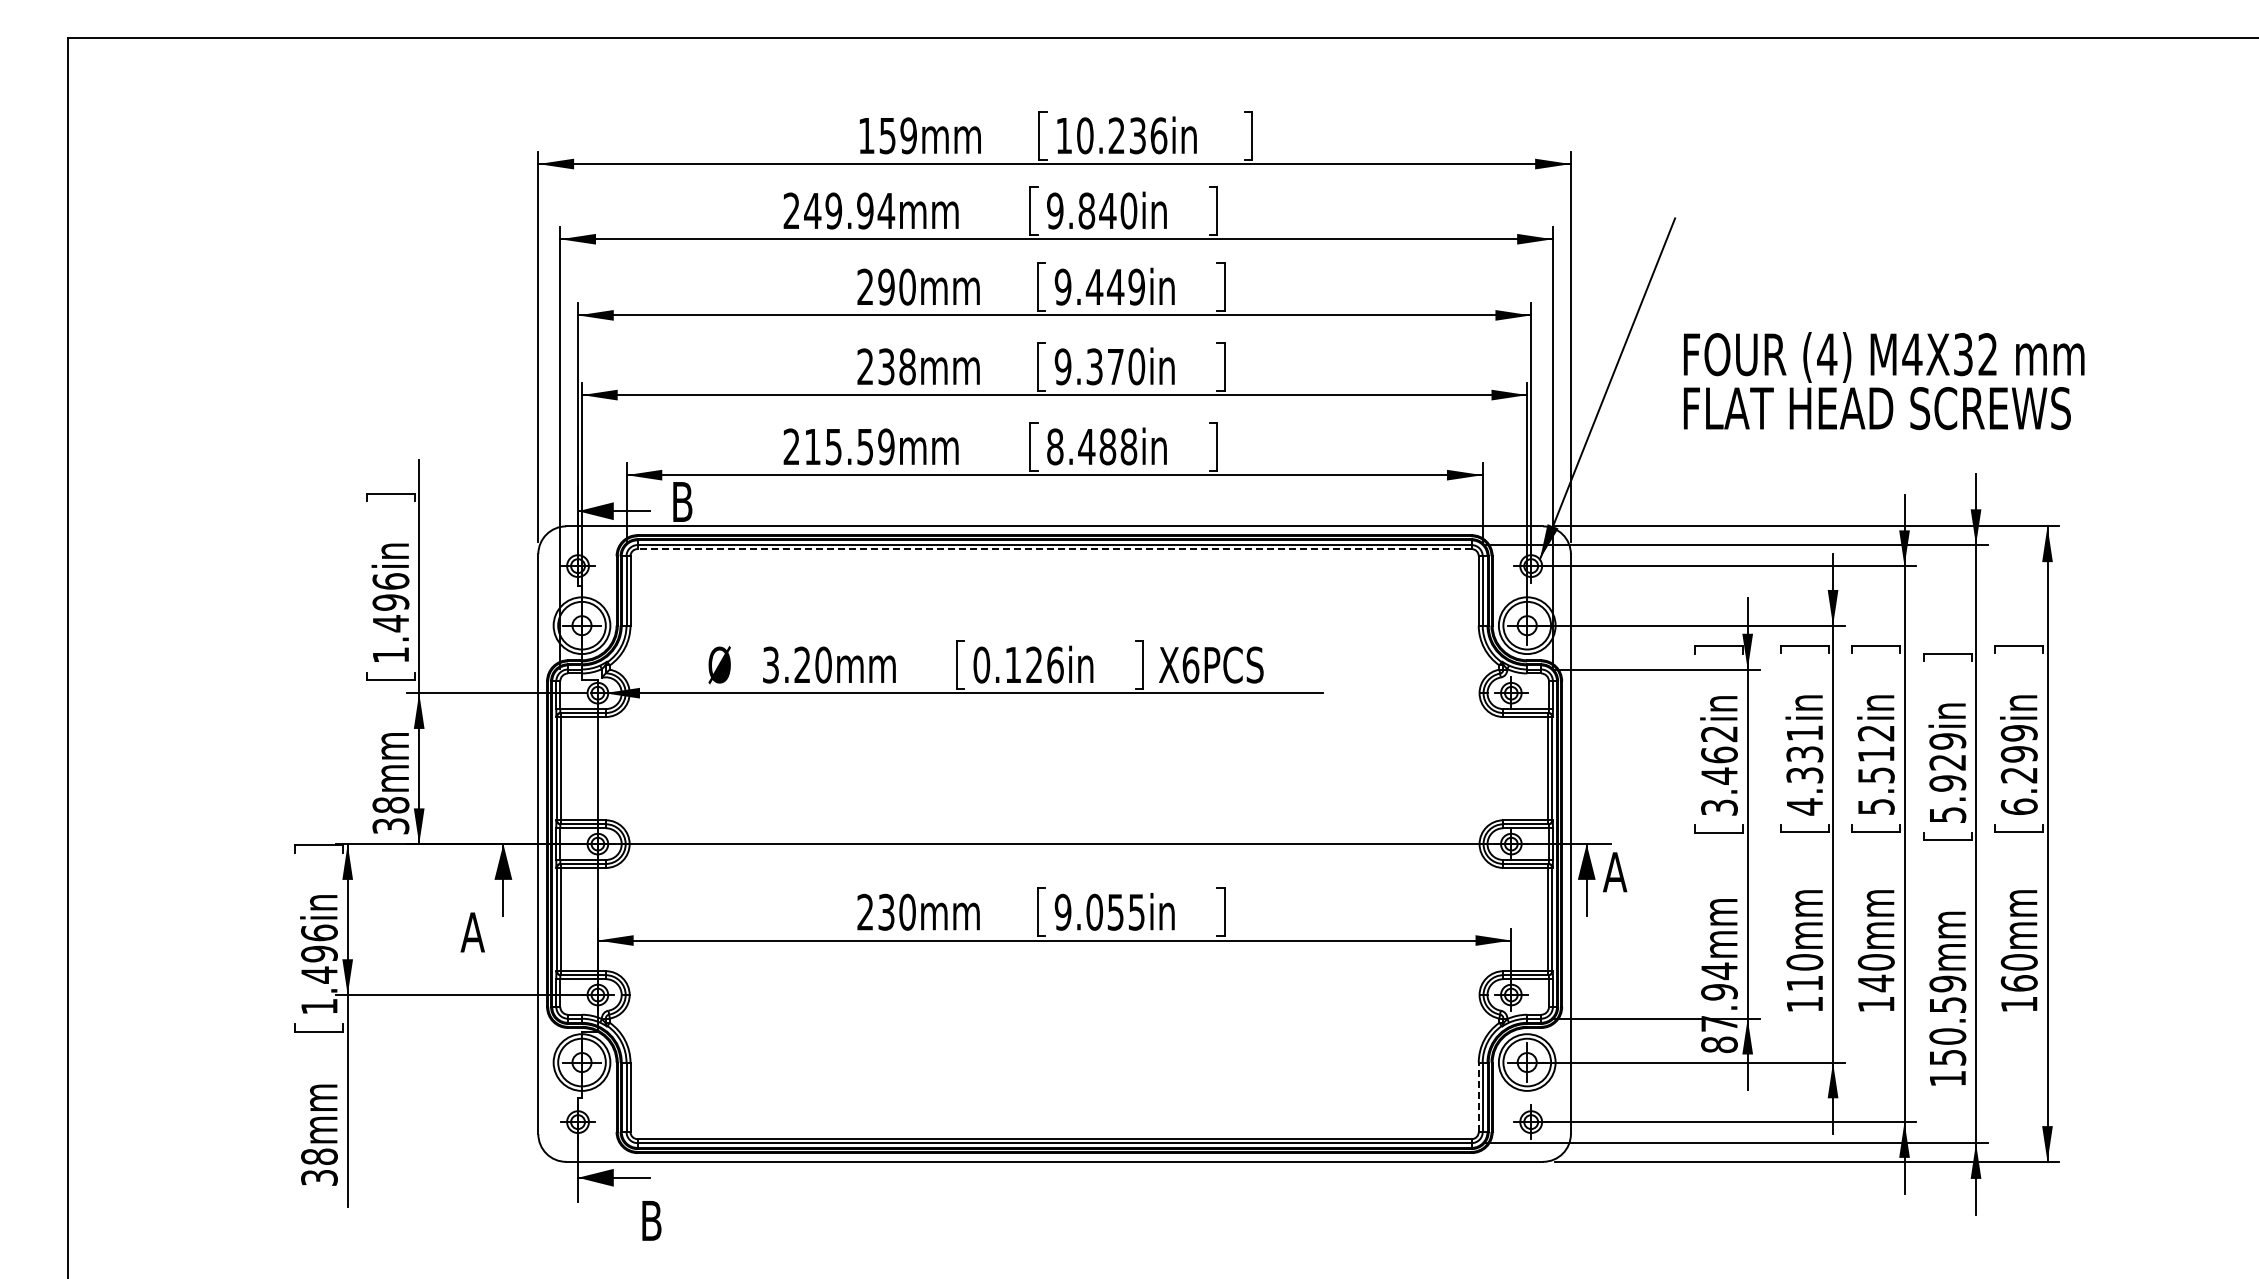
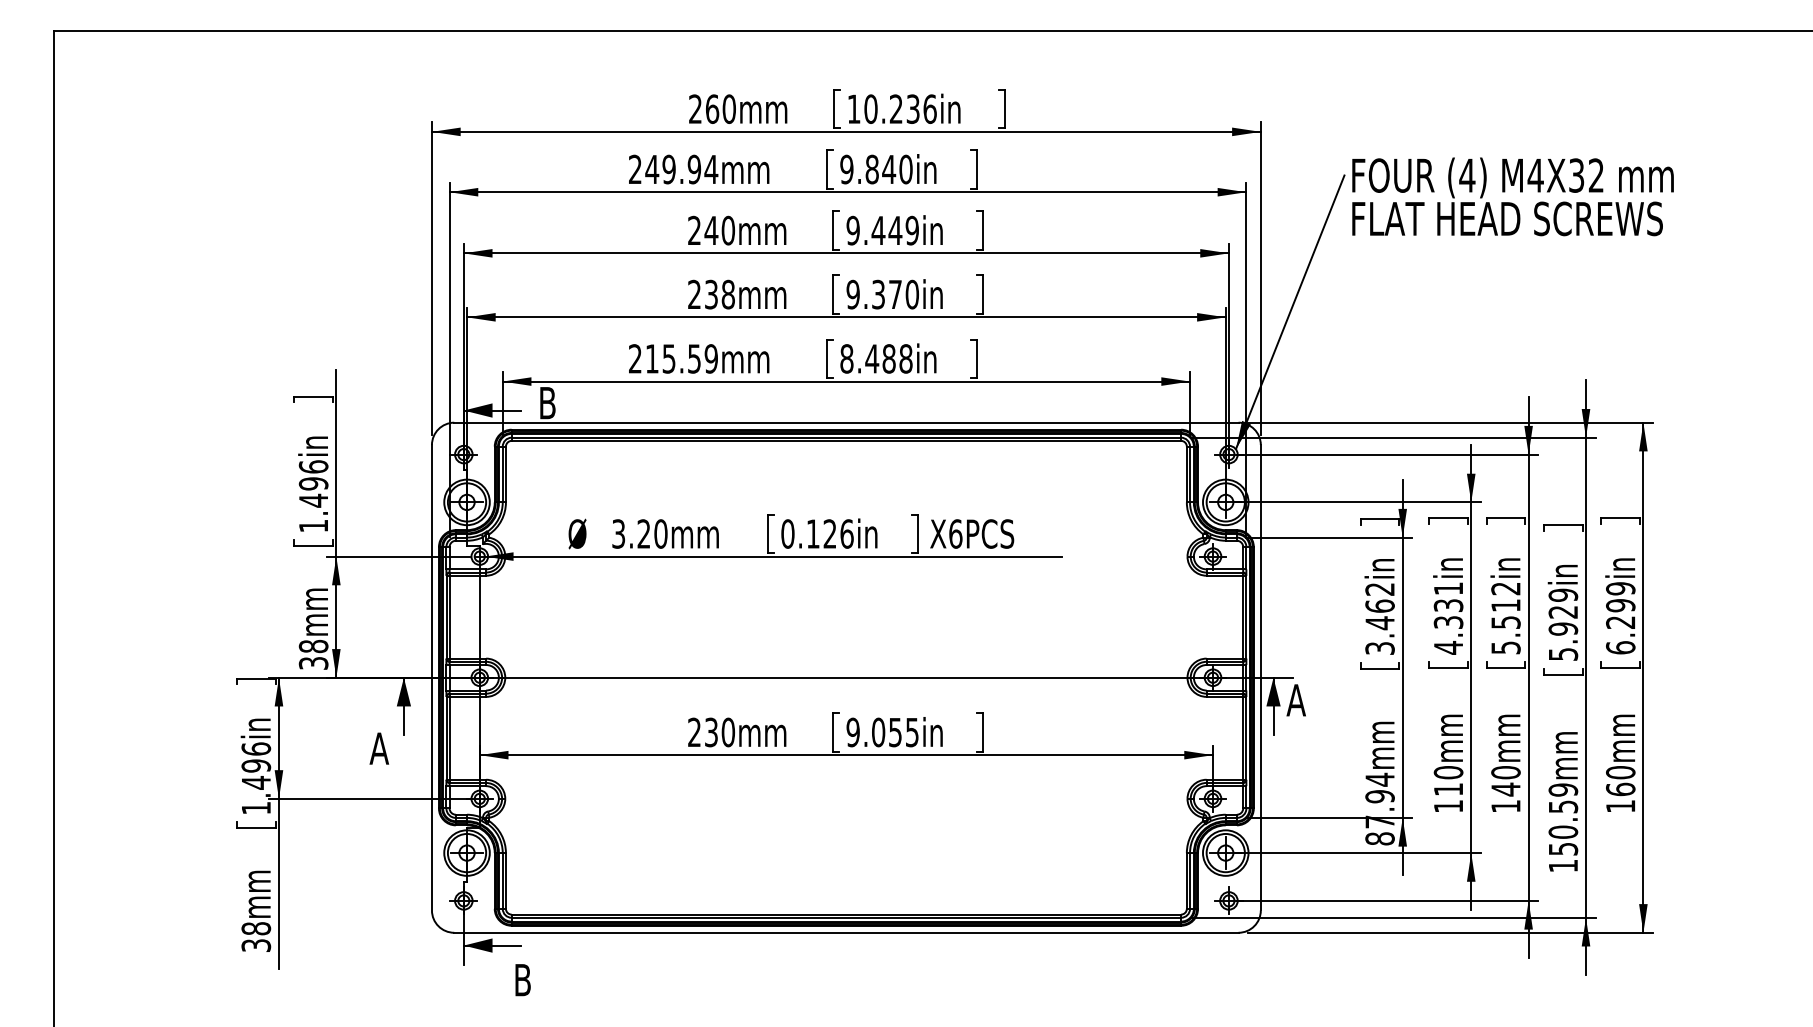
text: (887, 135) -> (712, 108), 159mm -> 260mm
text: (886, 286) -> (711, 230), 290mm -> 240mm
text: (1884, 381) -> (1513, 197), moved
line: (1054, 549) -> (846, 441), dashed -> solid
line: (1478, 1097) -> (1186, 881), dashed -> solid

